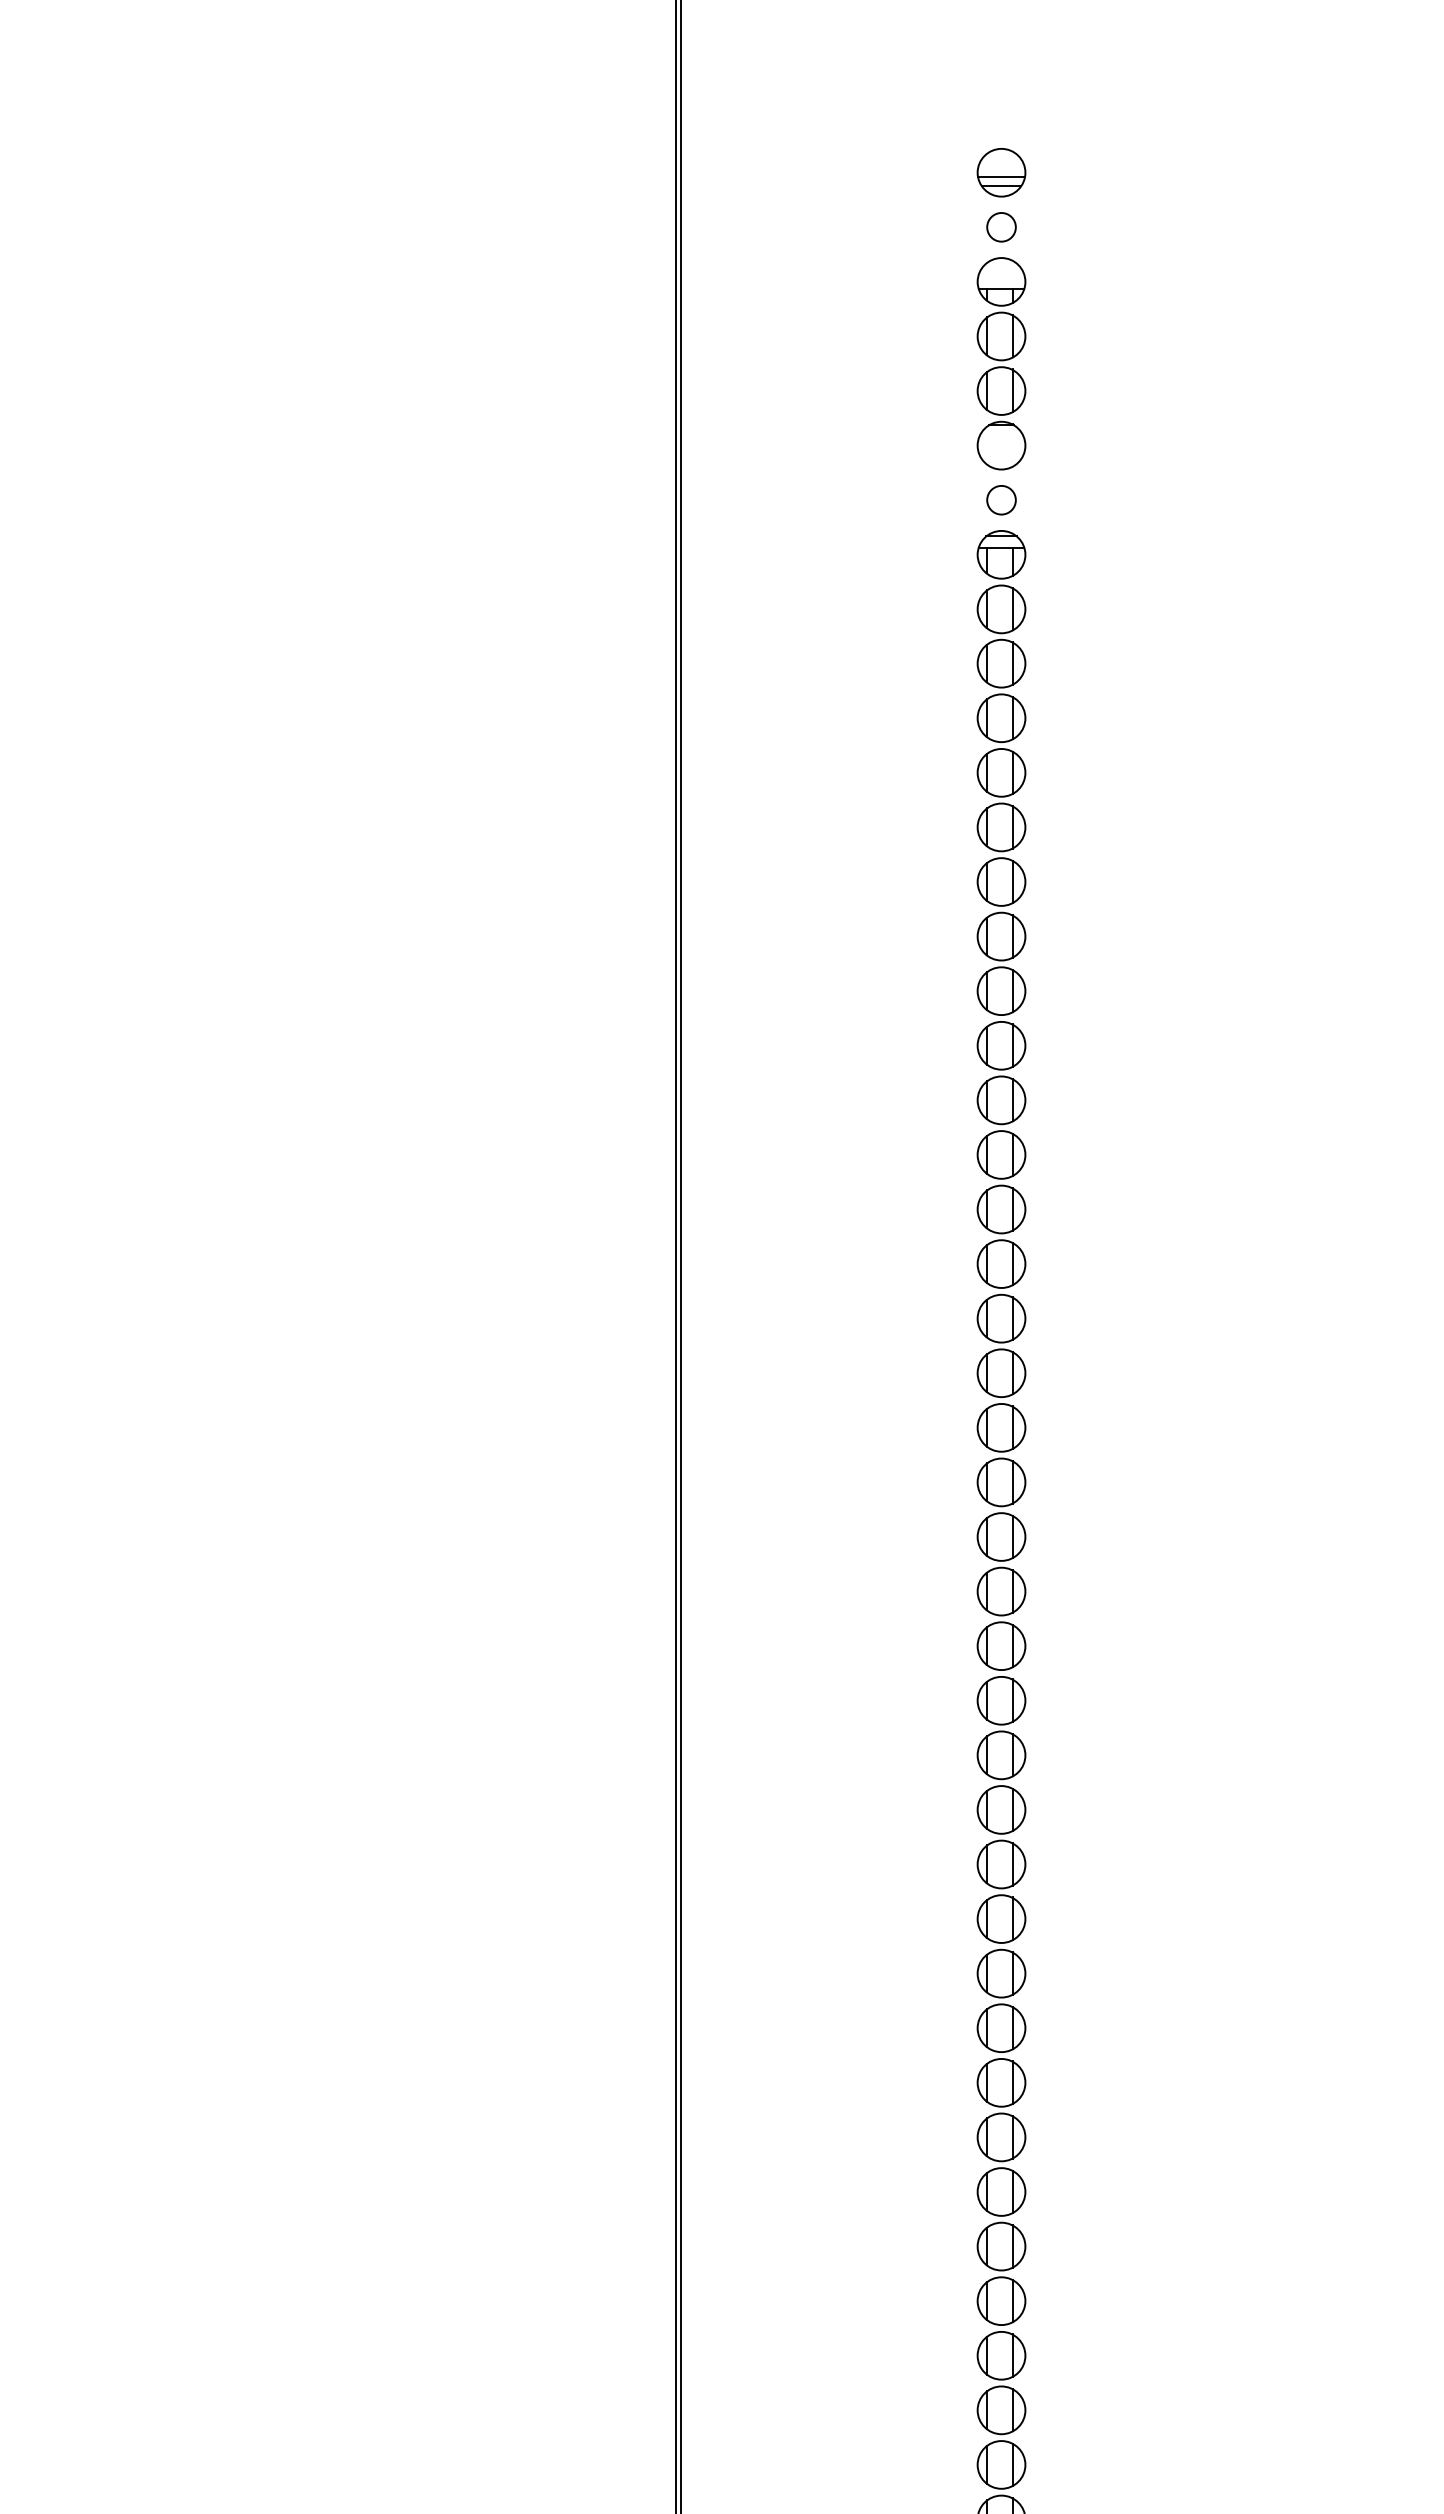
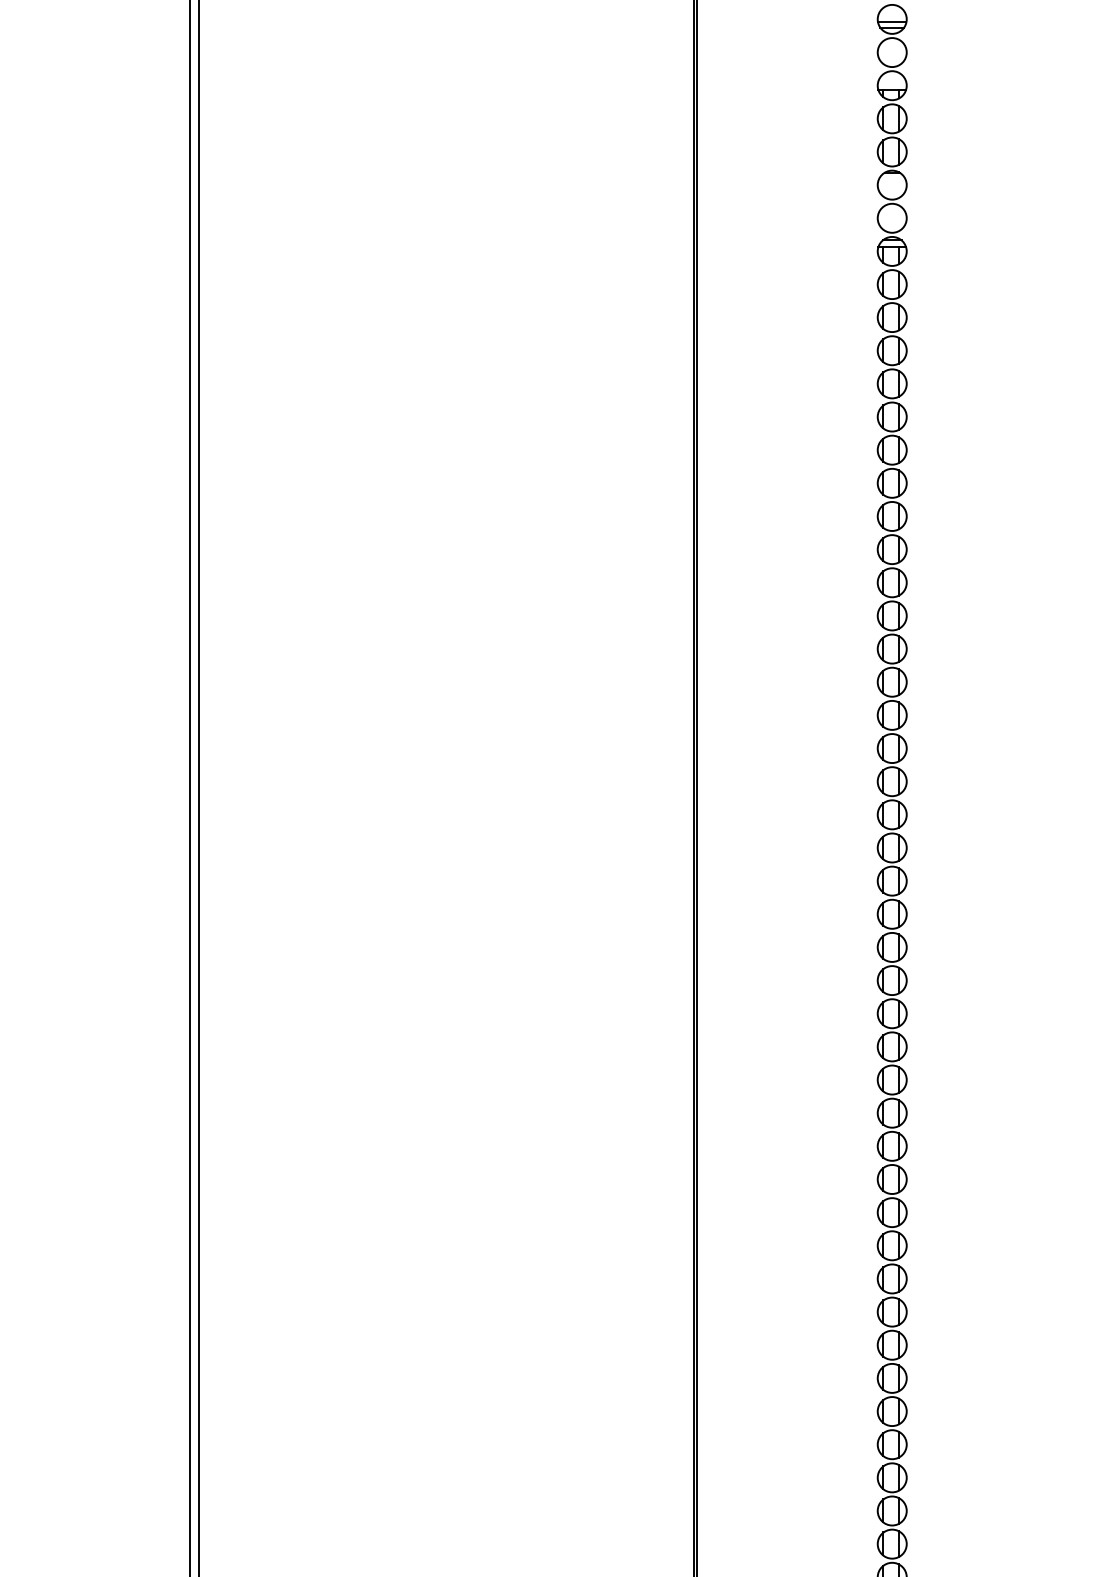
circle: (1000, 227) -> (891, 52), size x1.67
circle: (1000, 498) -> (891, 217), size x1.67

